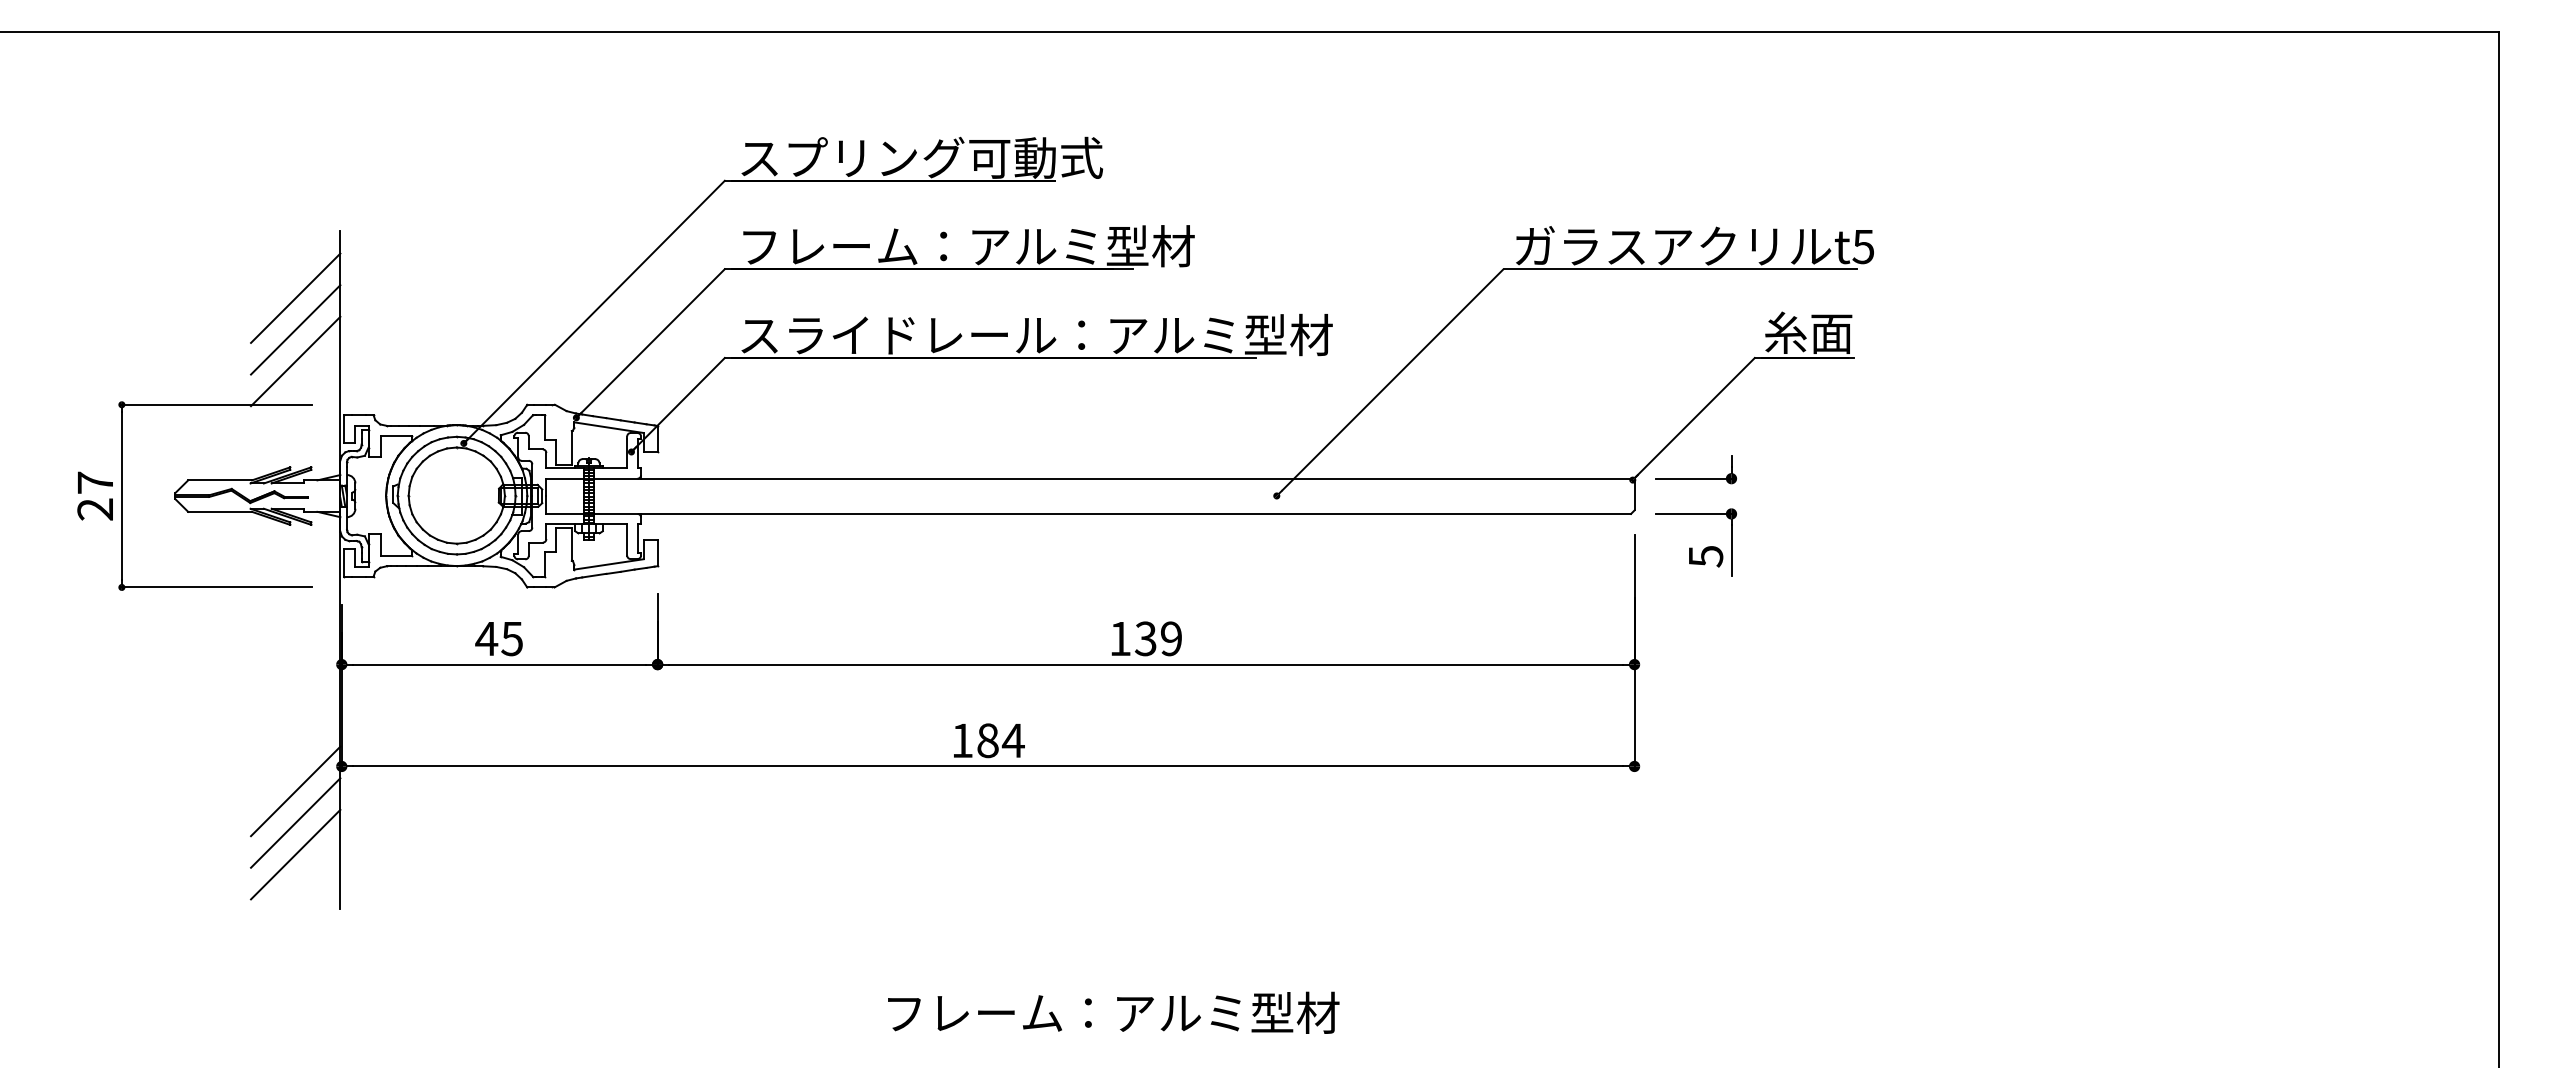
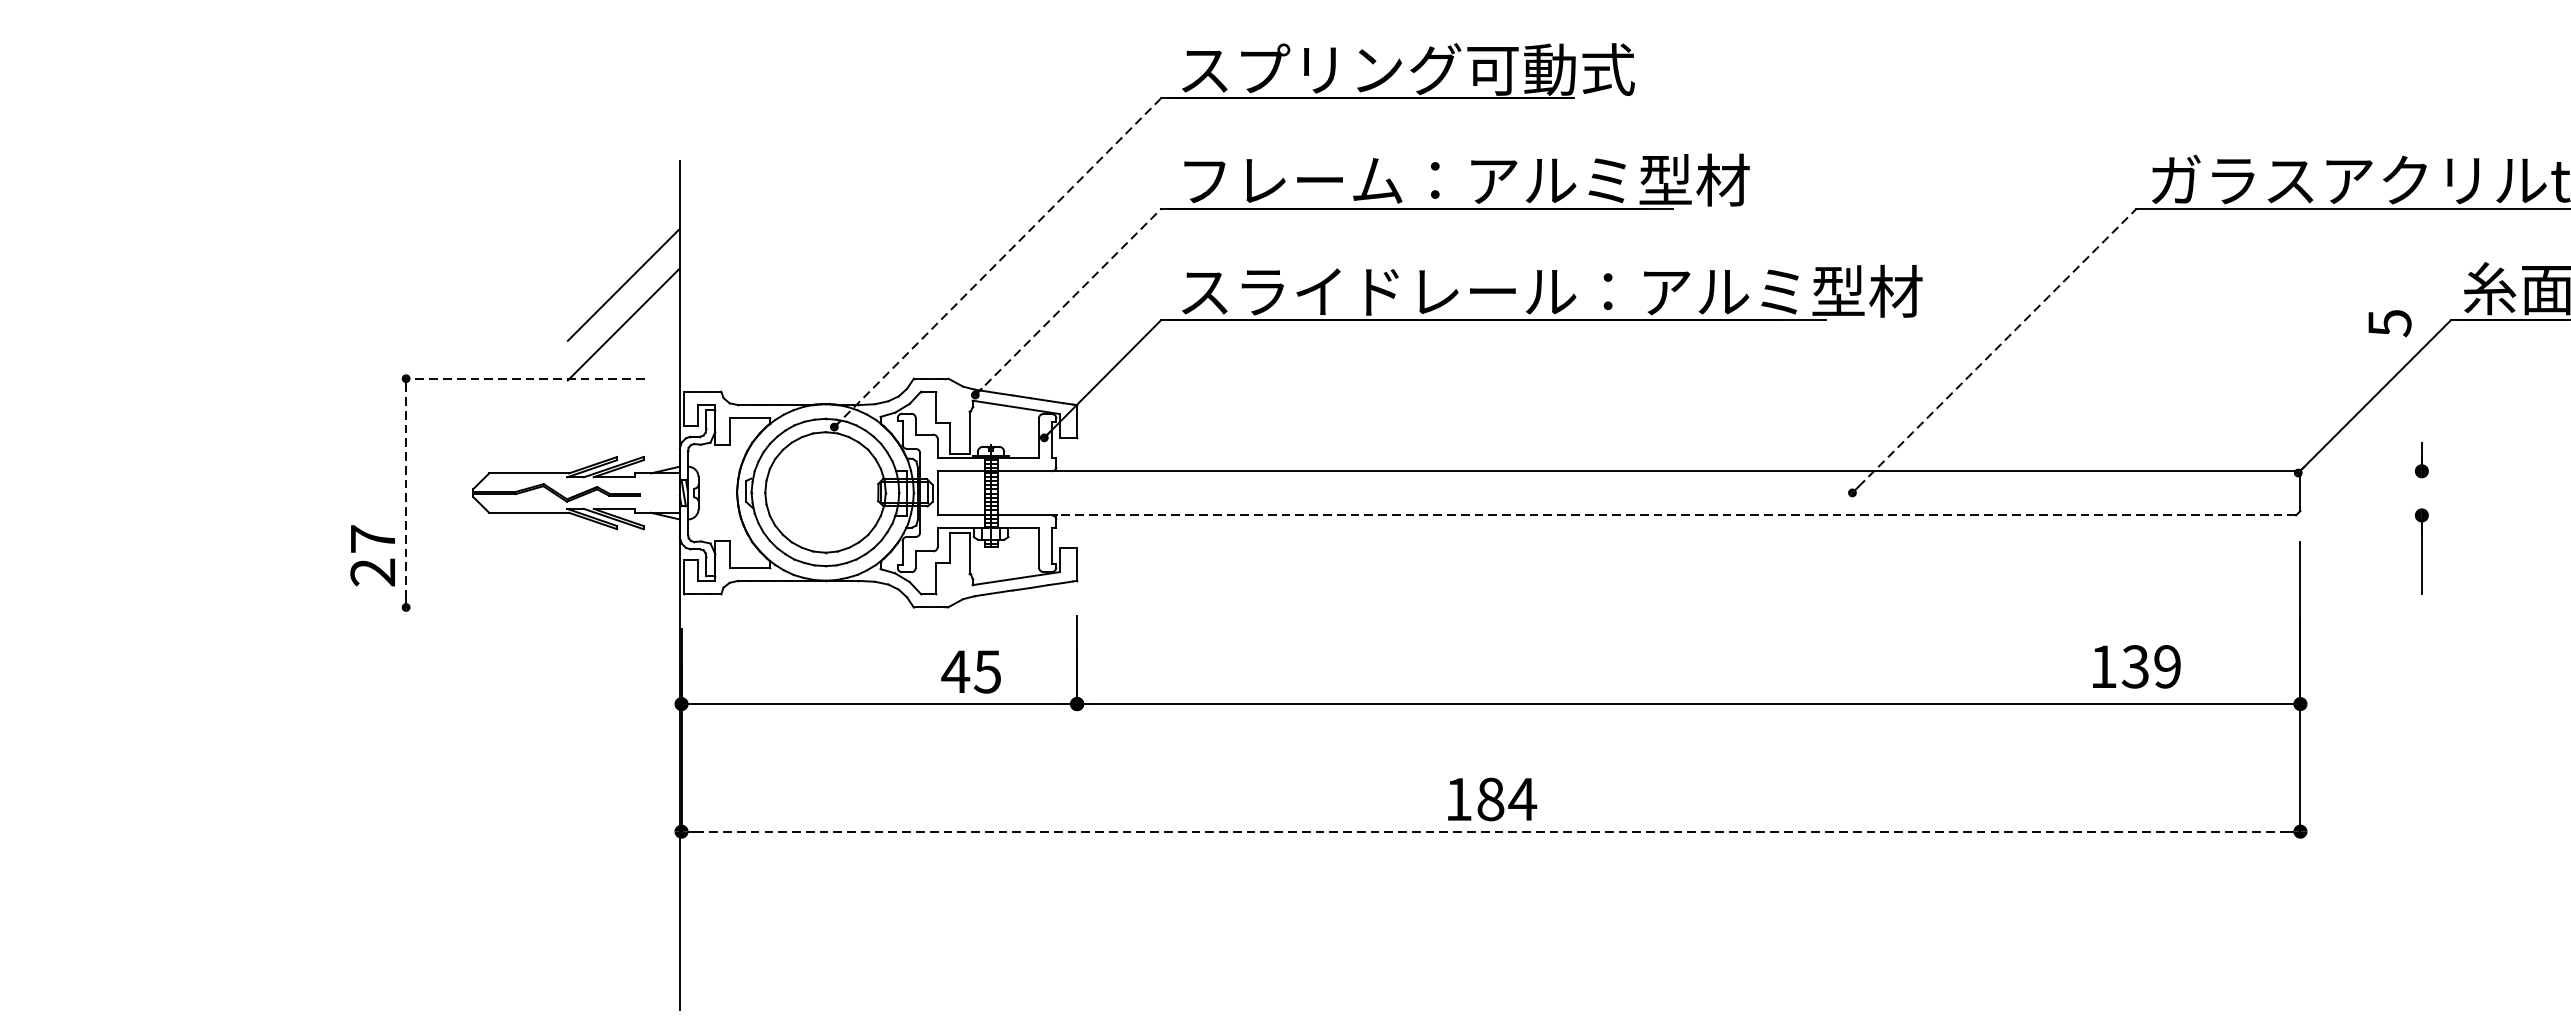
line: (295, 297) -> (623, 244), removed
line: (594, 311) -> (998, 261), solid -> dashed
line: (650, 343) -> (1068, 301), solid -> dashed
line: (1392, 380) -> (1997, 348), solid -> dashed
line: (216, 404) -> (524, 378), solid -> dashed
line: (1693, 478) -> (2374, 471), removed
text: (94, 495) -> (371, 554), moved
line: (121, 495) -> (405, 492), solid -> dashed
line: (1136, 513) -> (1676, 514), solid -> dashed
line: (1693, 513) -> (2374, 514), removed
text: (1706, 556) -> (2390, 323), moved
line: (216, 587) -> (524, 607), removed
text: (1146, 638) -> (2136, 666), moved
text: (498, 639) -> (970, 672), moved
line: (988, 766) -> (1491, 831), solid -> dashed
line: (295, 791) -> (623, 862), removed
line: (295, 822) -> (623, 901), removed
line: (295, 854) -> (623, 941), removed

